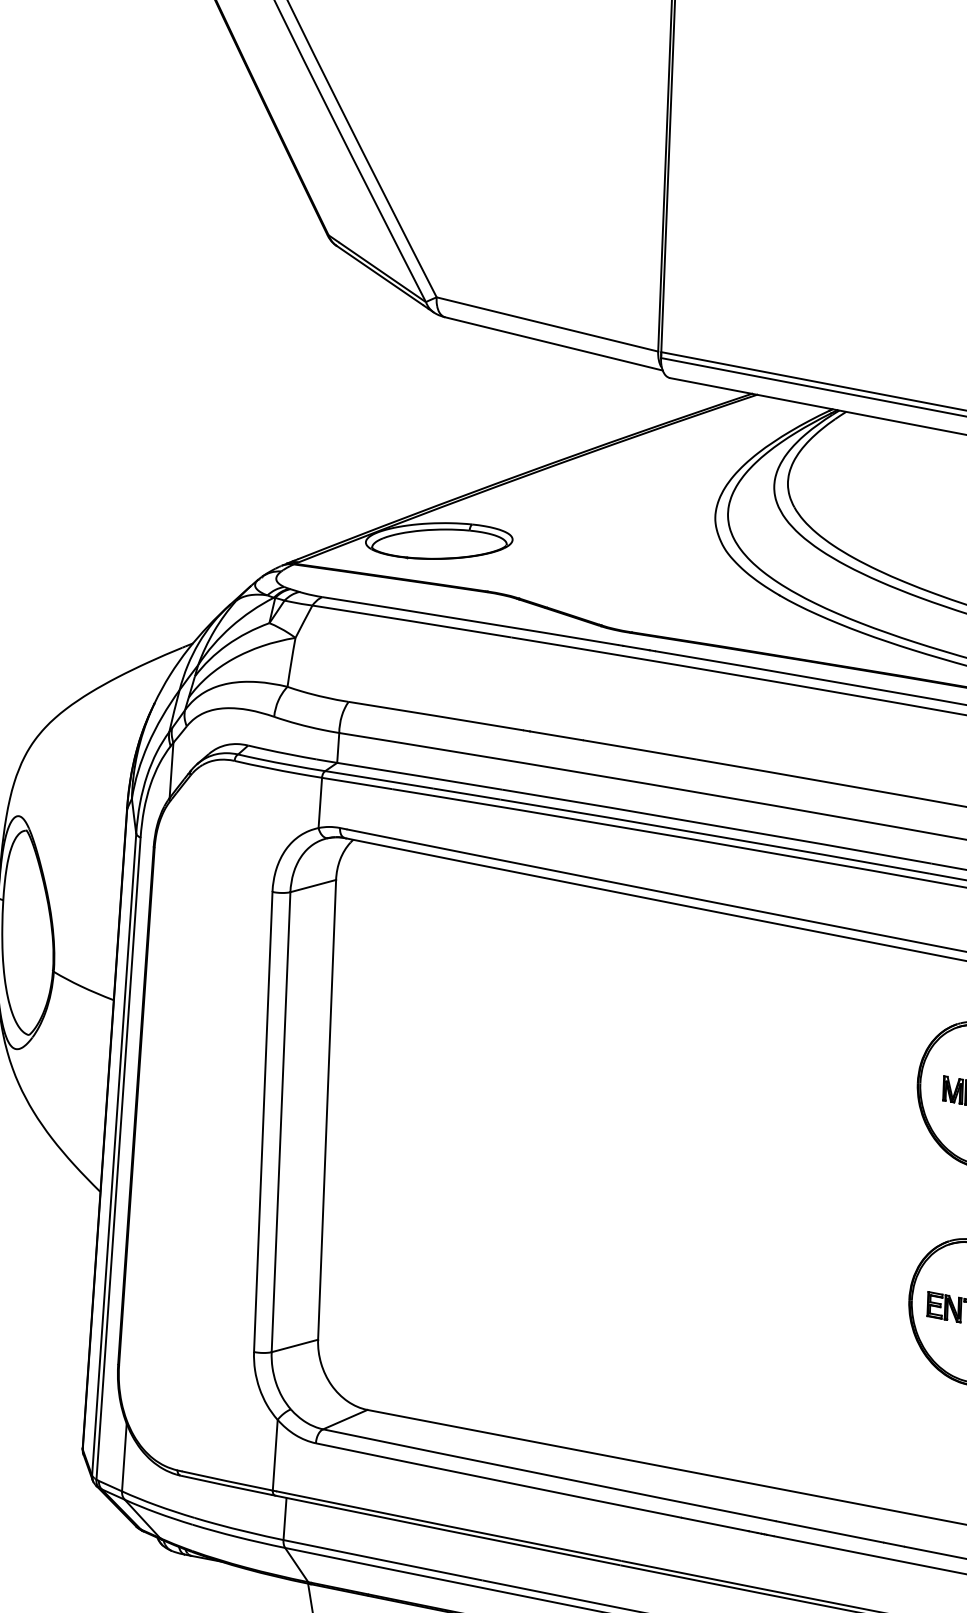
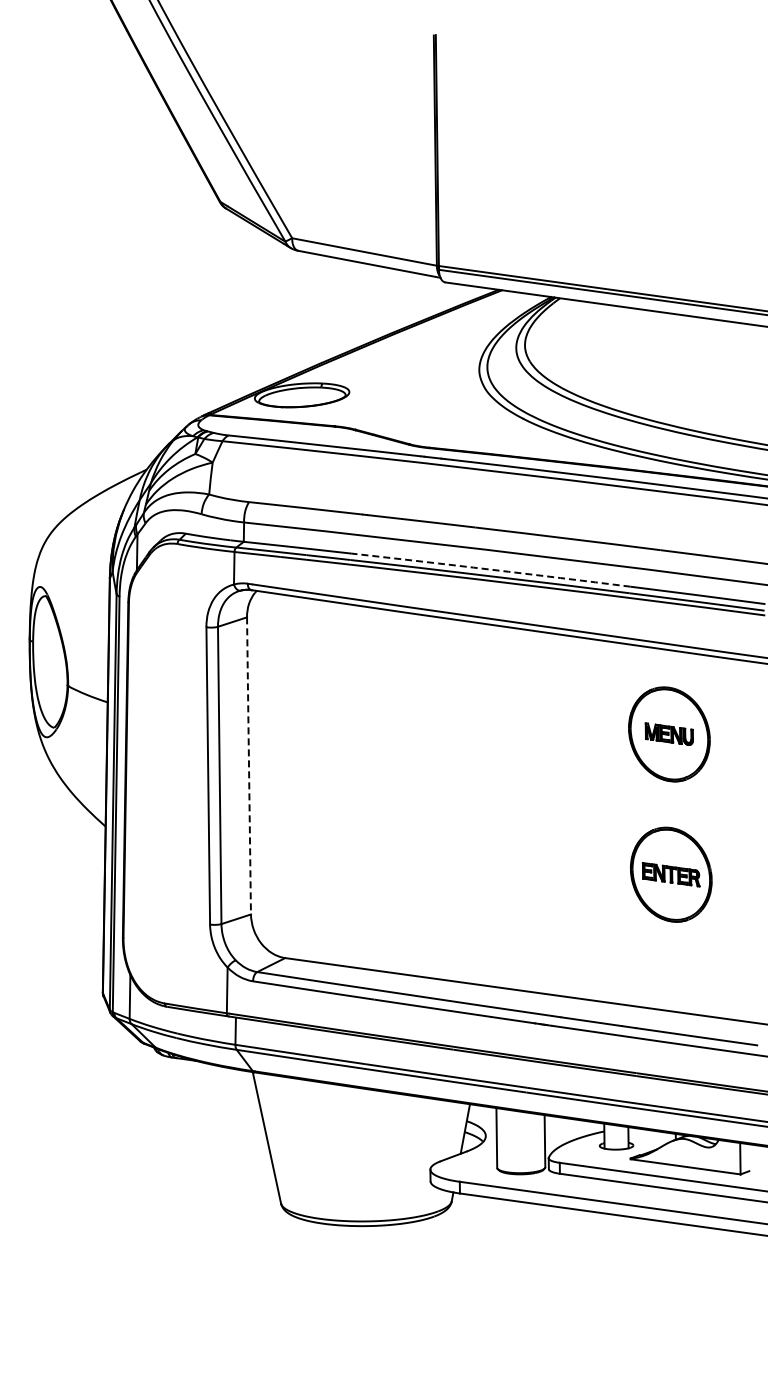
arc: (716, 825) -> (490, 569), solid -> dashed
line: (327, 1109) -> (249, 765), solid -> dashed

